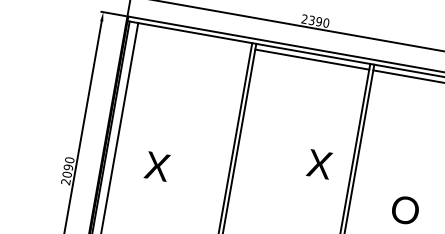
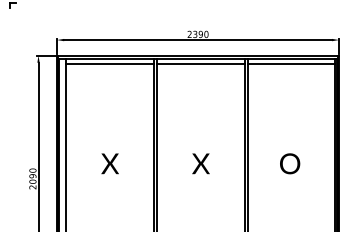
line: (193, 38) -> (109, 63), added
text: (319, 163) -> (200, 163), moved
text: (156, 166) -> (109, 163), moved

